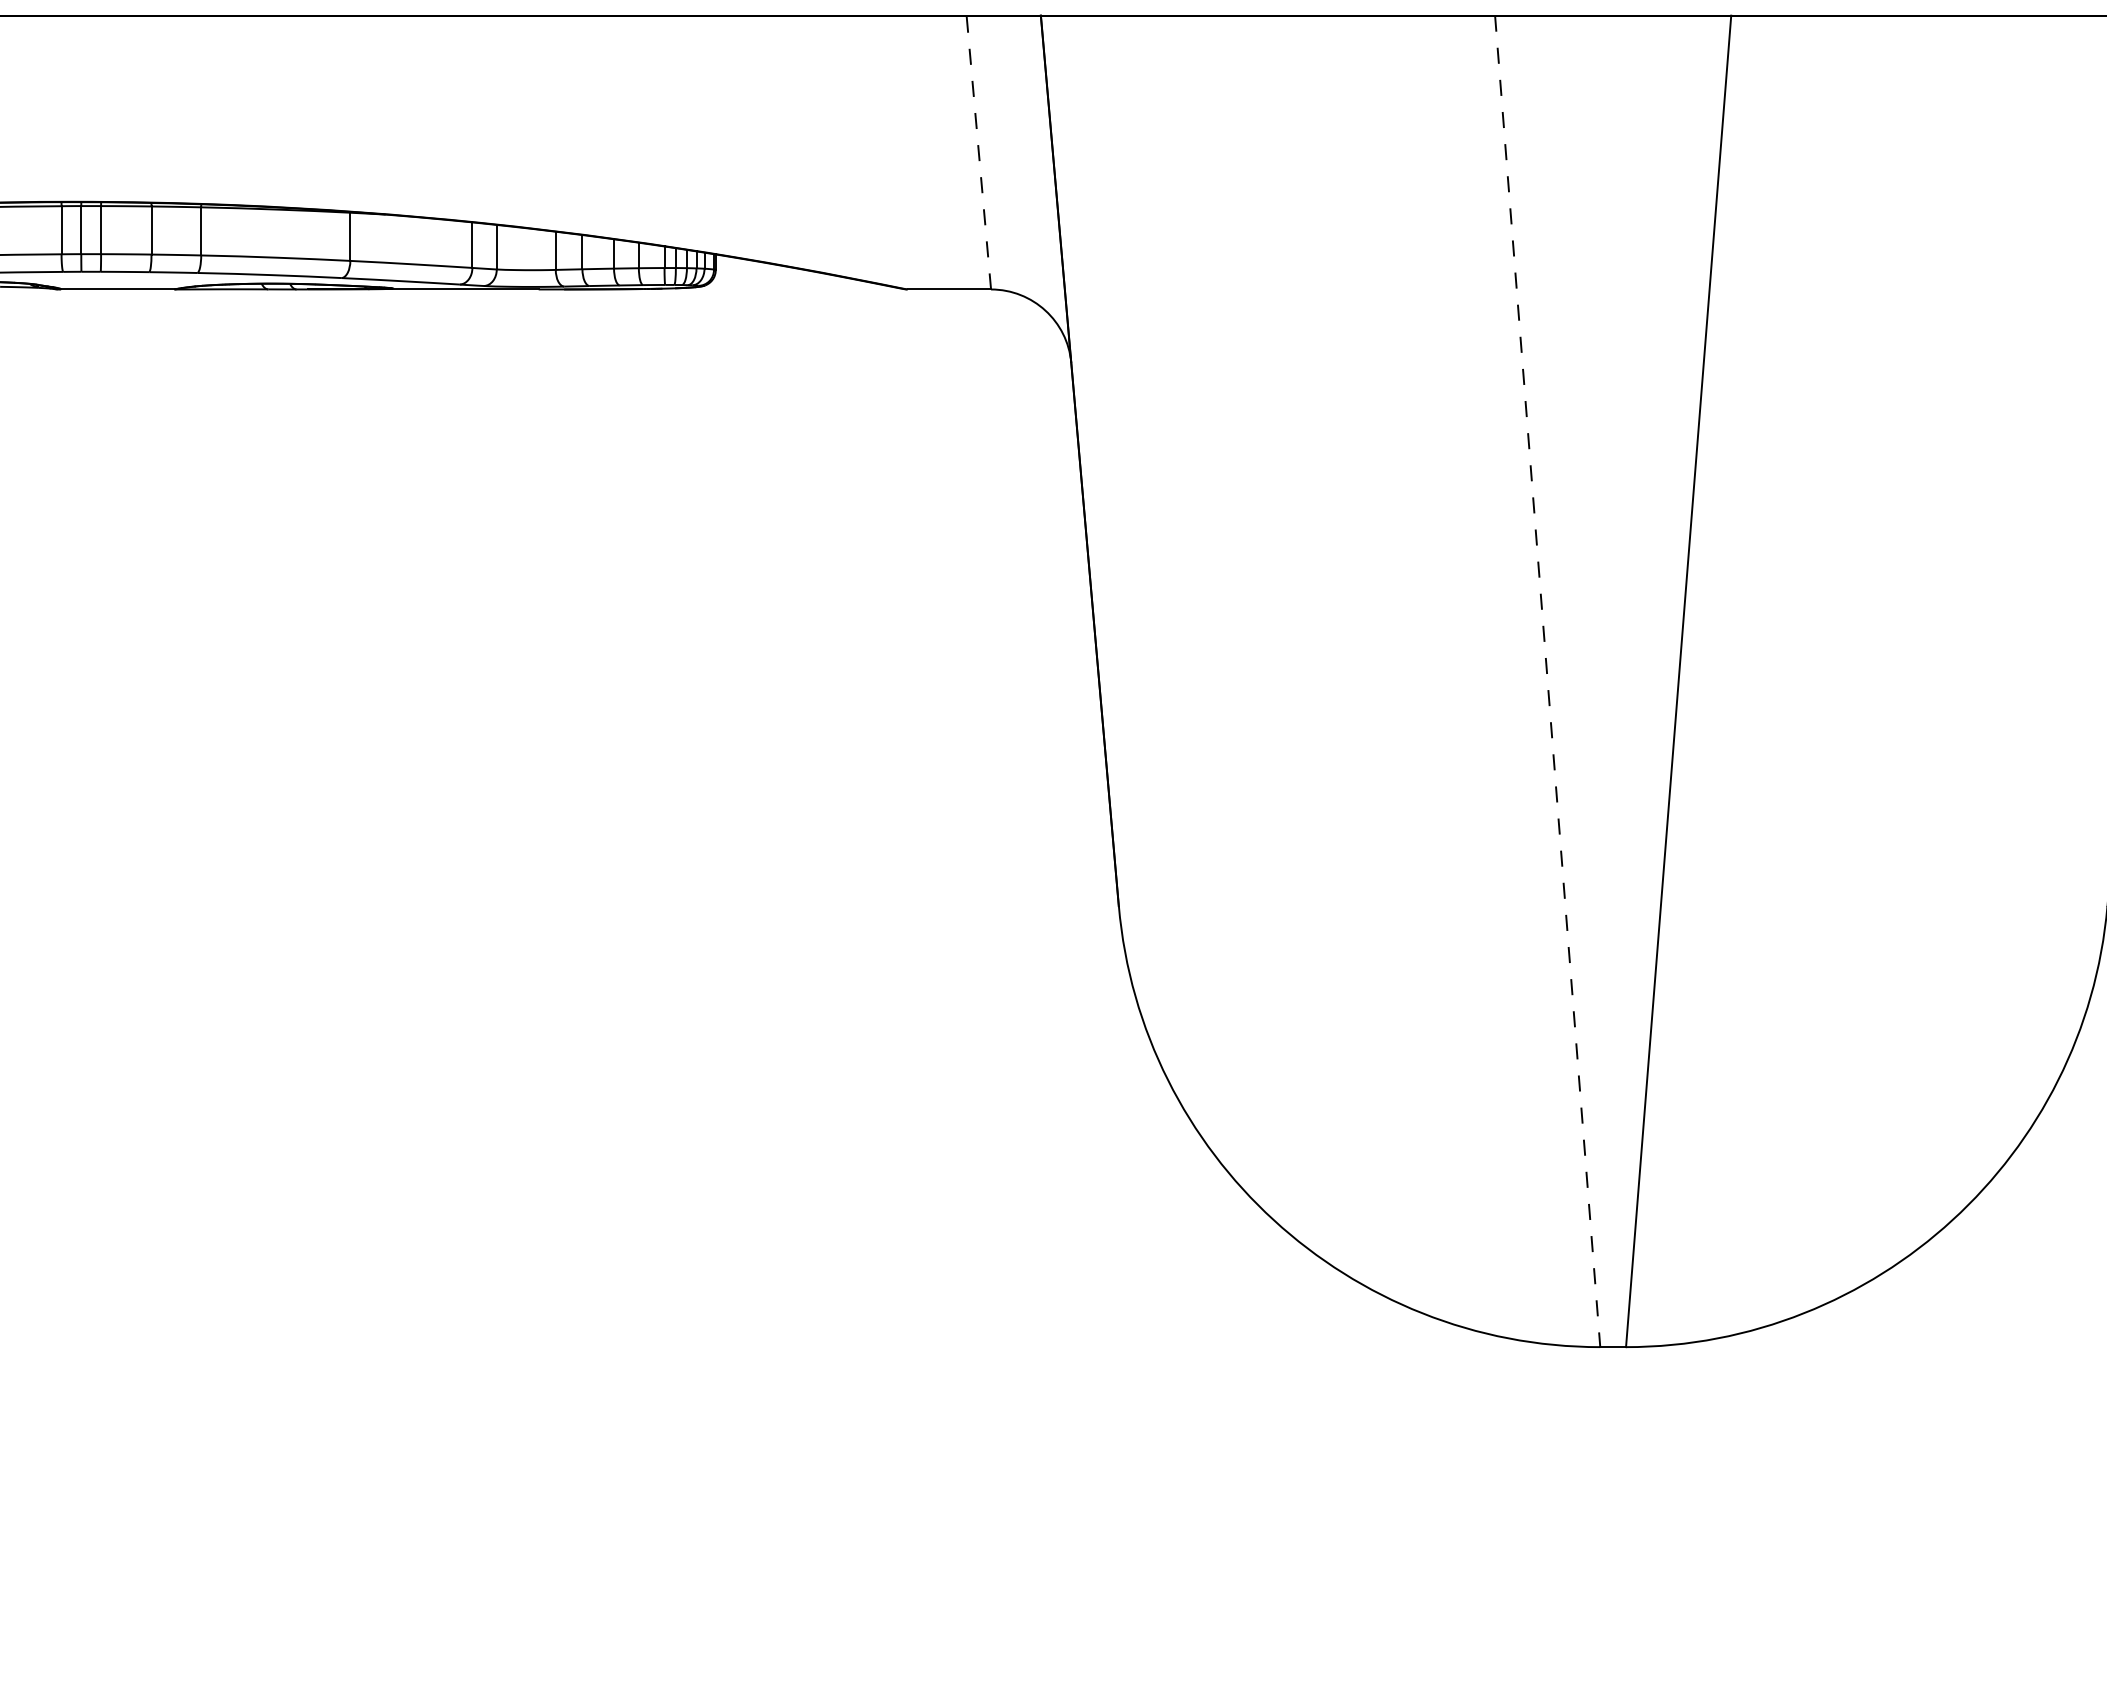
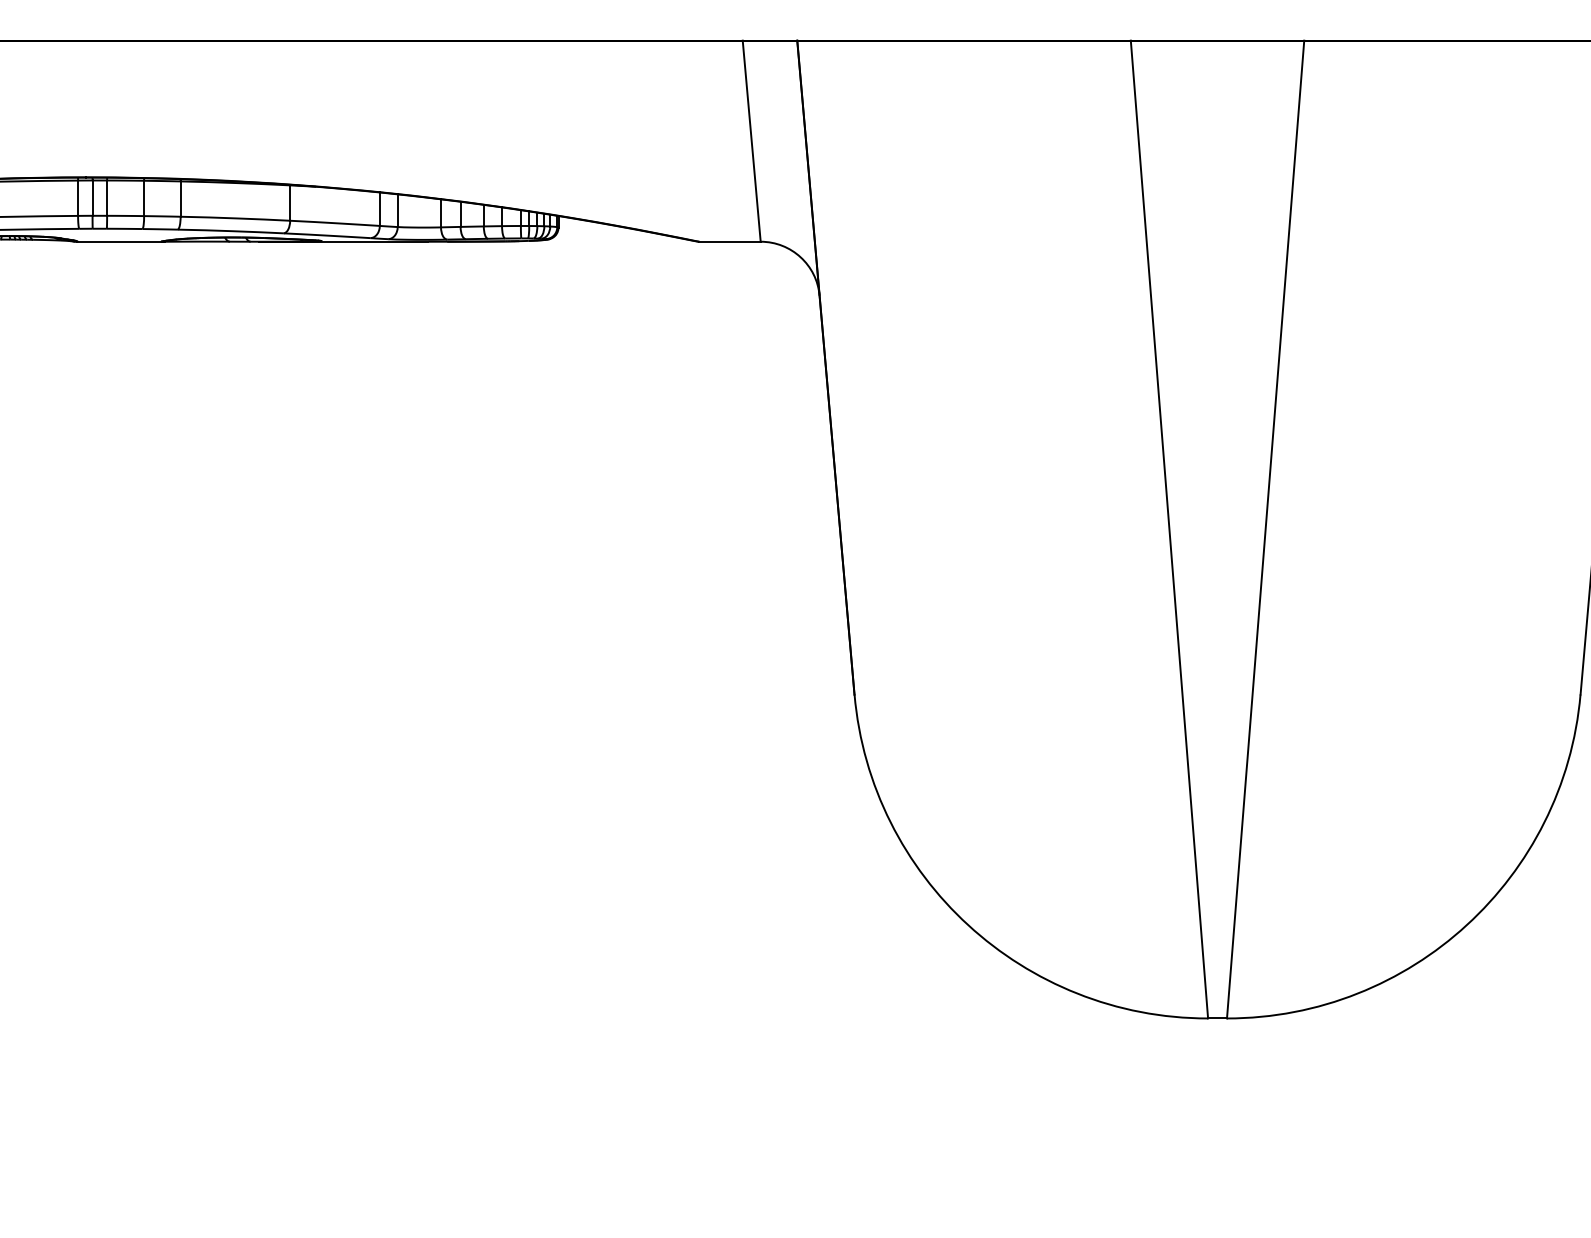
line: (978, 152) -> (751, 141), dashed -> solid
line: (1547, 682) -> (1169, 530), dashed -> solid

